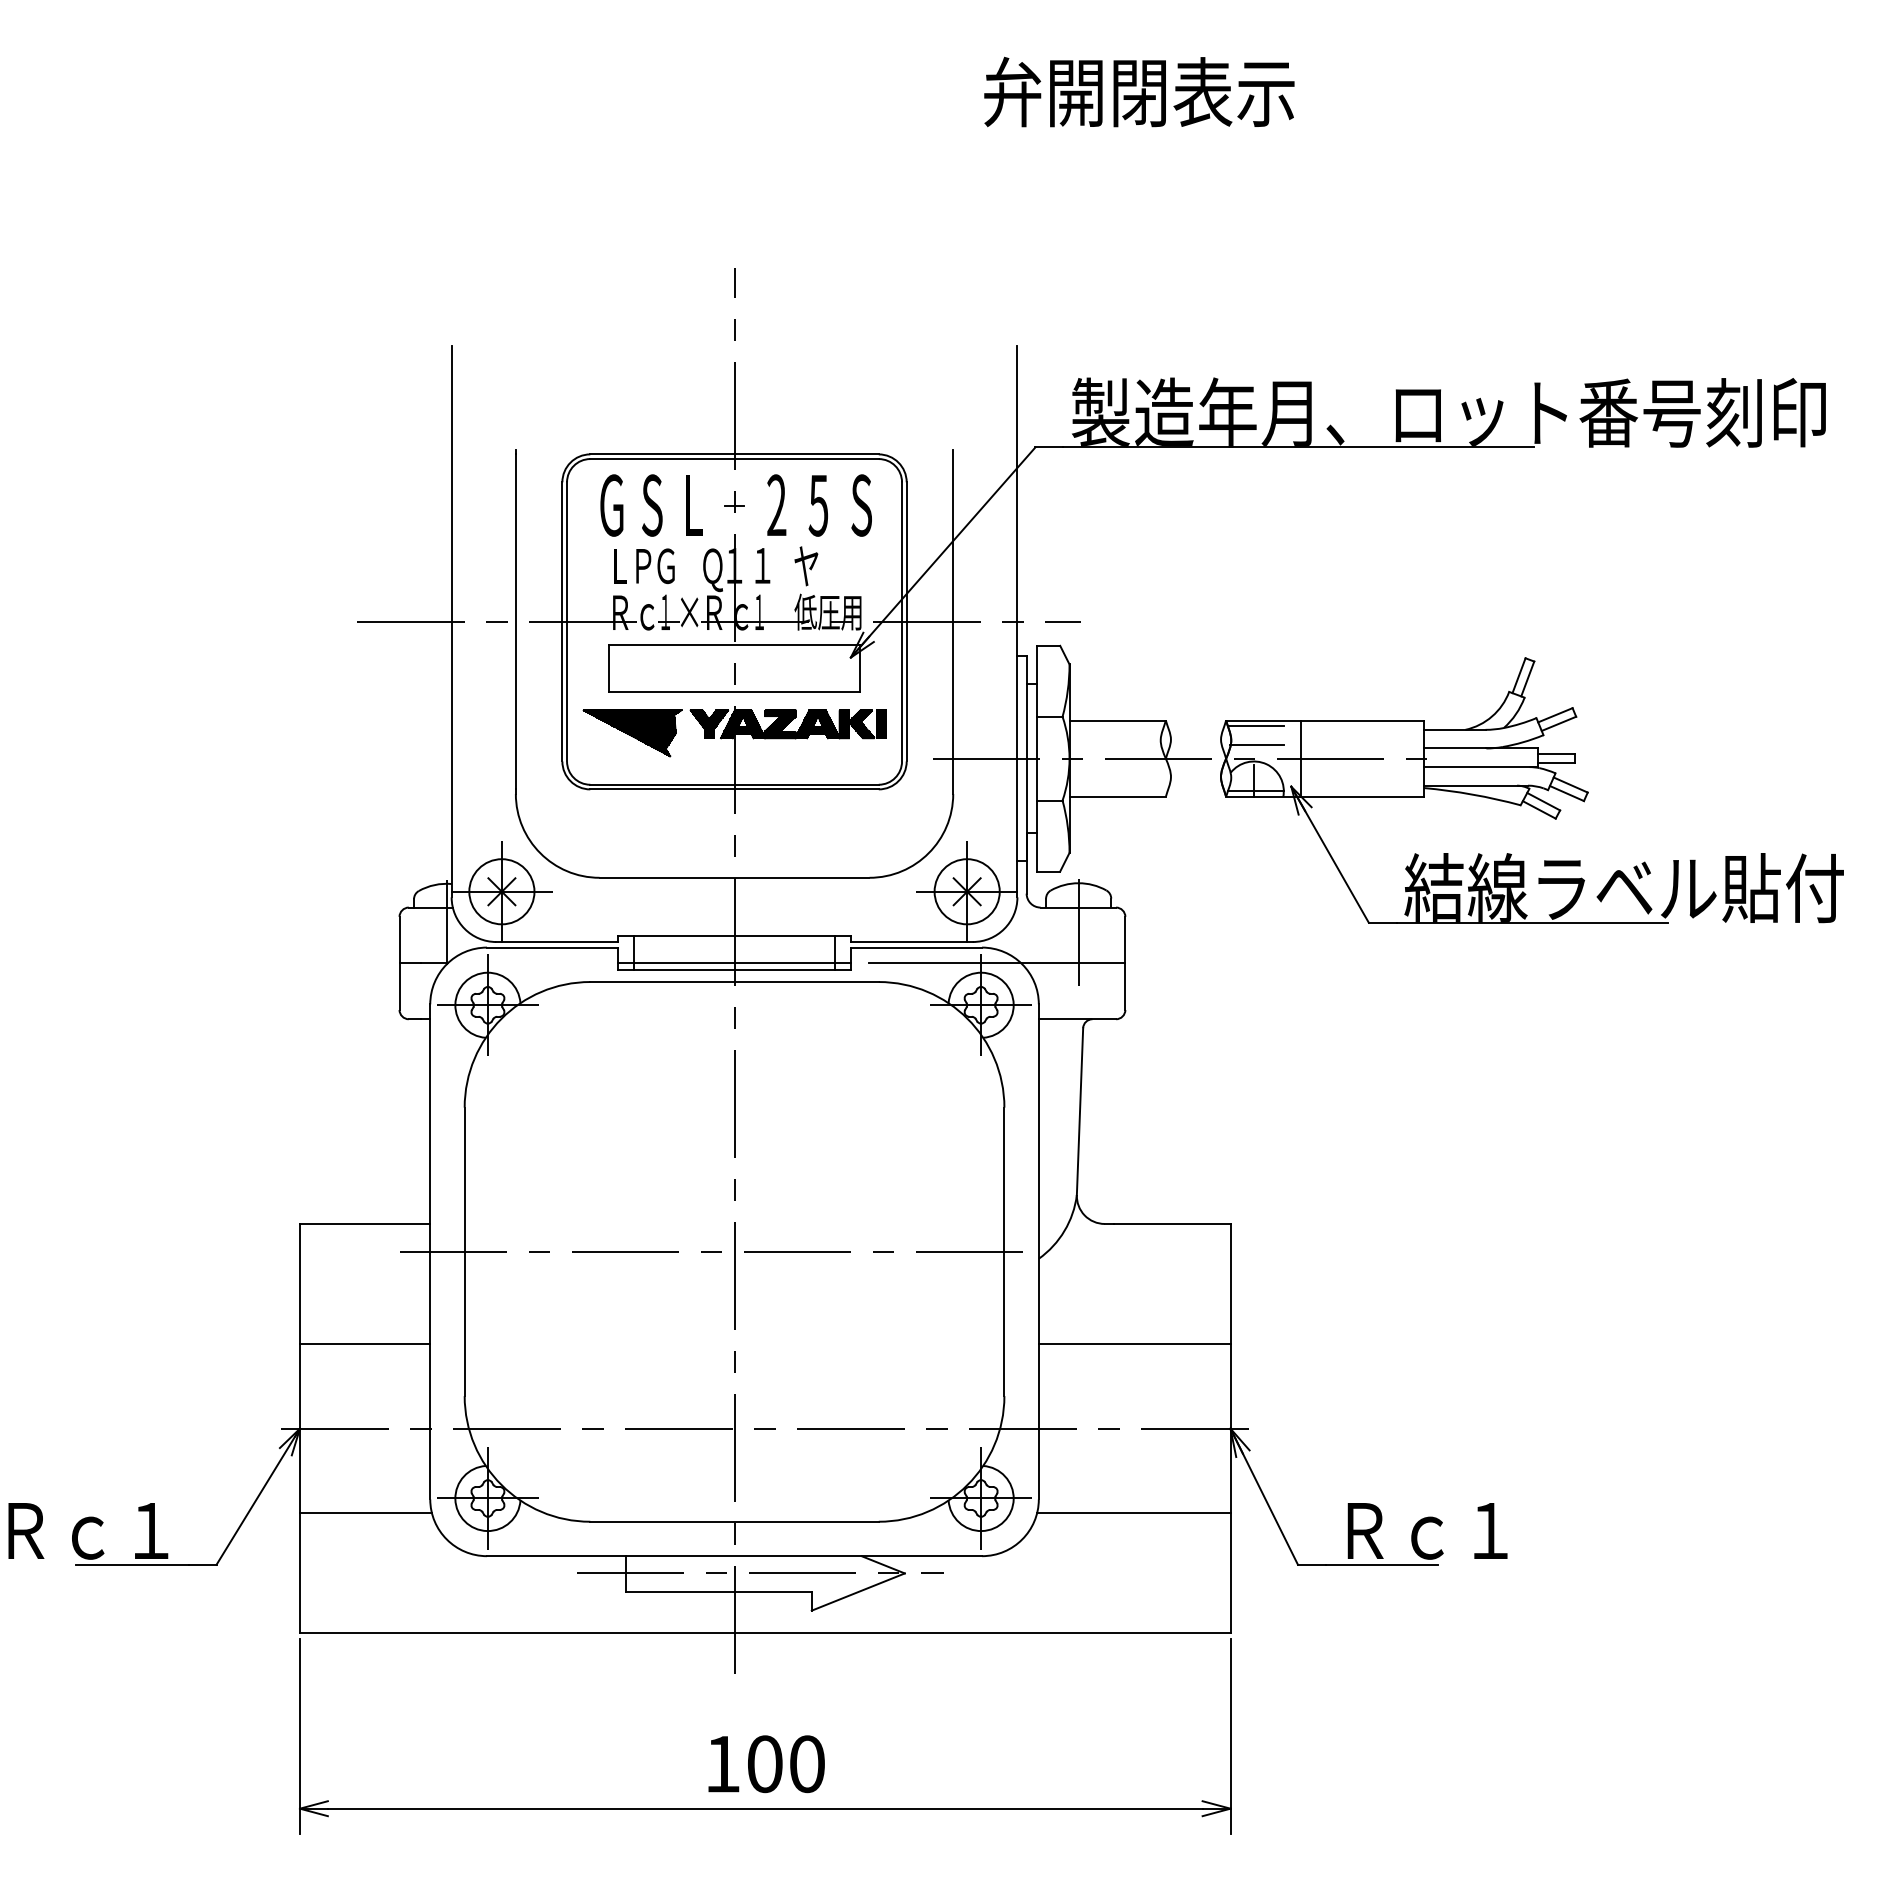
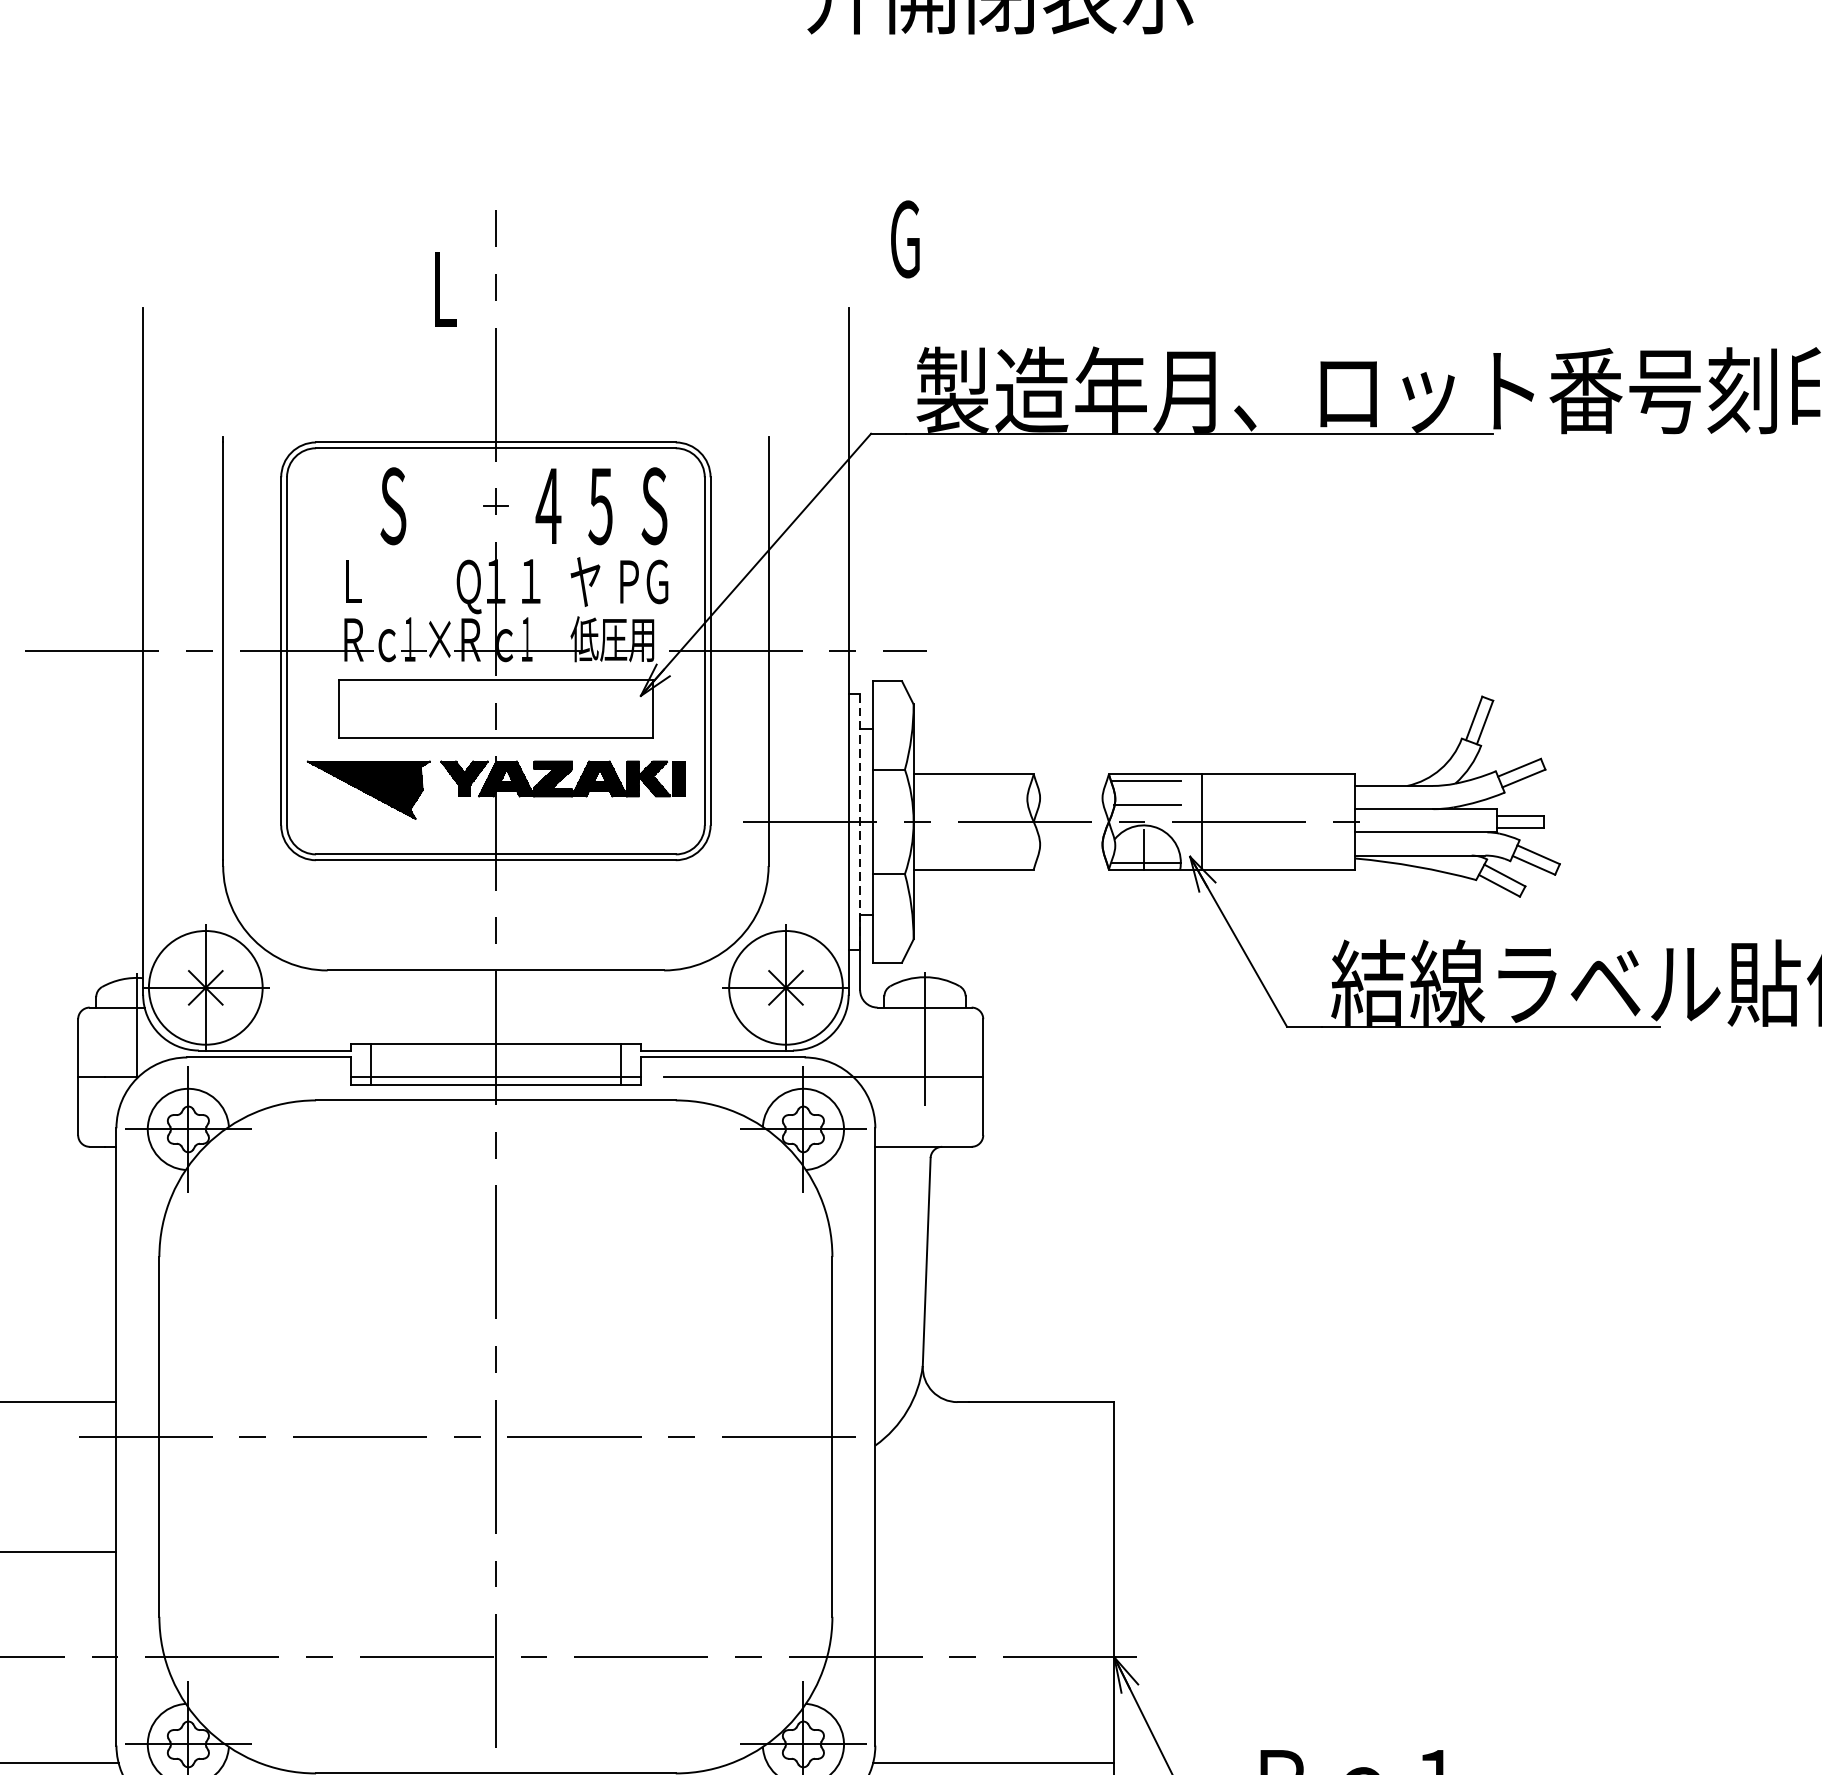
text: (776, 504) -> (548, 504), 2 -> 4
text: (611, 505) -> (904, 239), moved
text: (694, 505) -> (445, 289), moved
text: (655, 566) -> (644, 582), moved
line: (1026, 758) -> (859, 821), solid -> dashed
circle: (501, 891) -> (205, 987), size x1.4
circle: (966, 891) -> (785, 987), size x1.4
line: (1134, 1343) -> (994, 1551), removed

